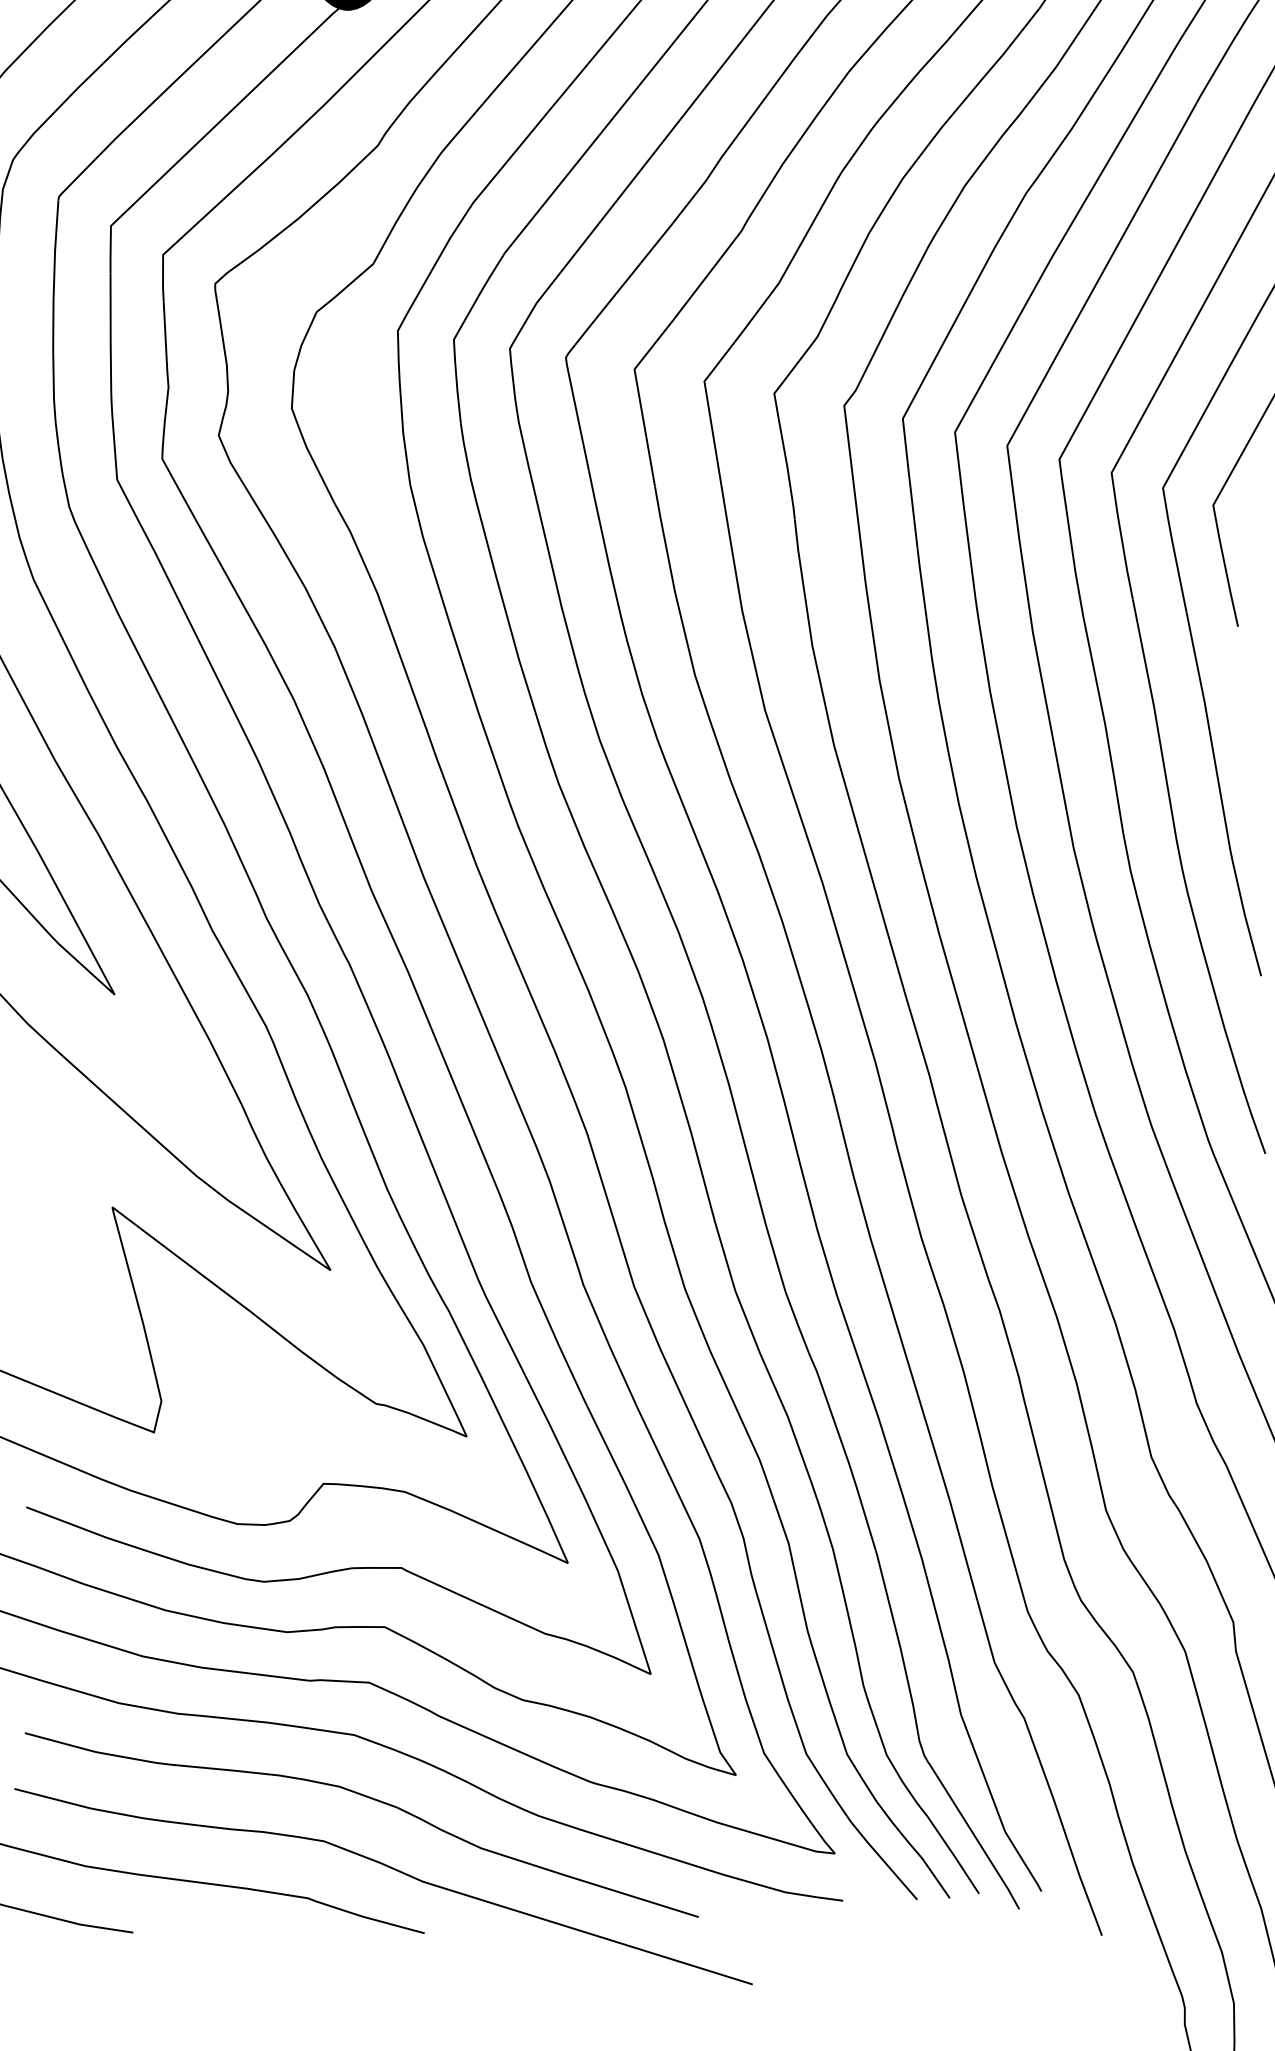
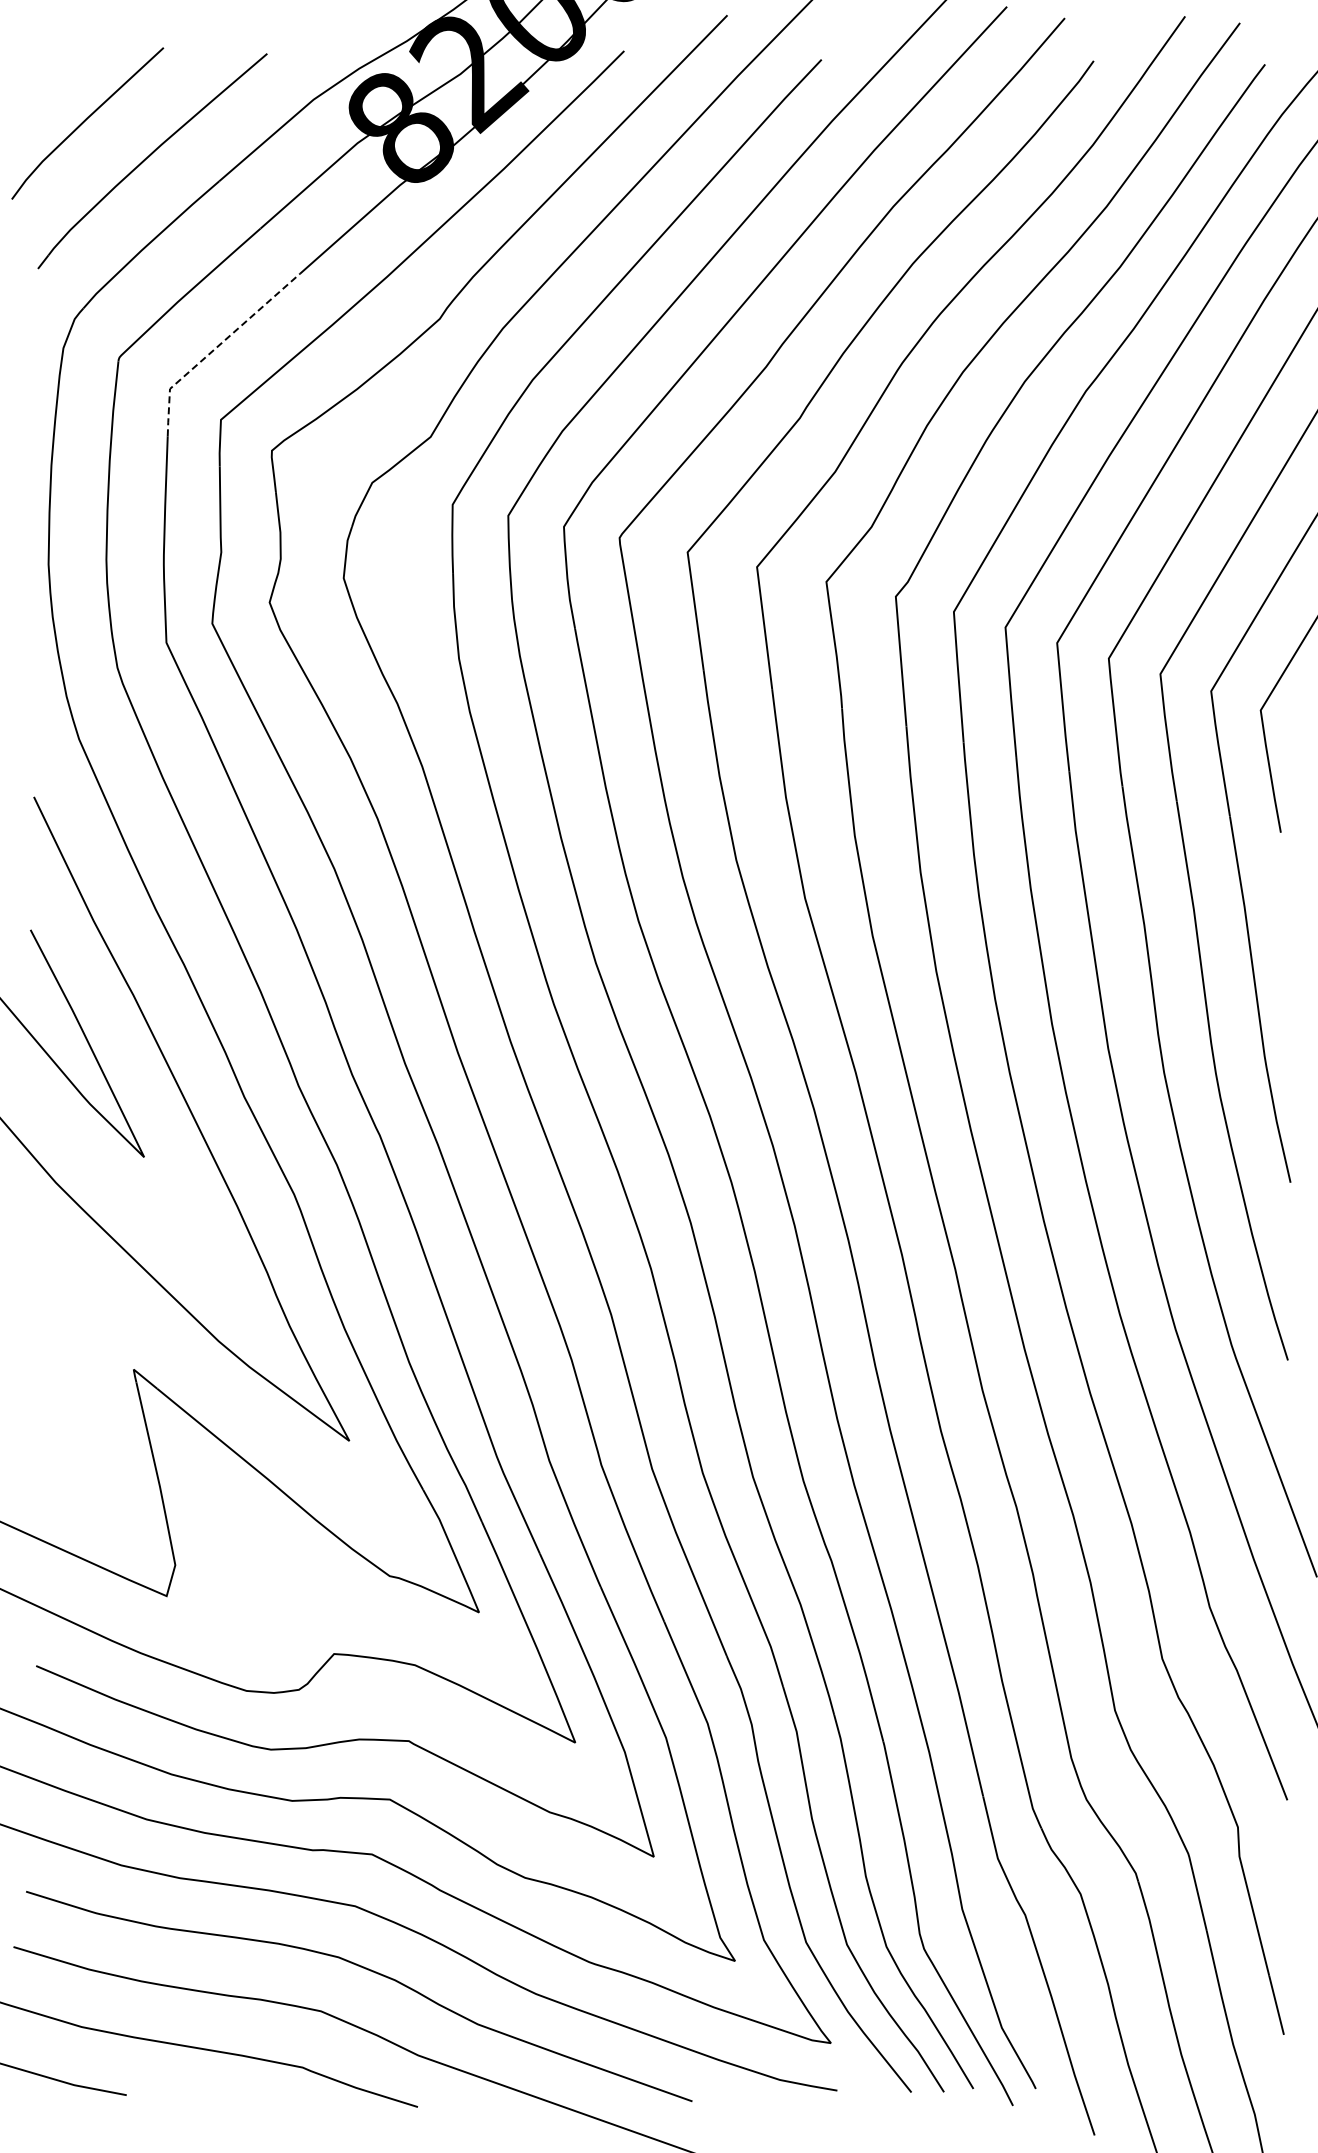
line: (155, 182) -> (216, 347), solid -> dashed

